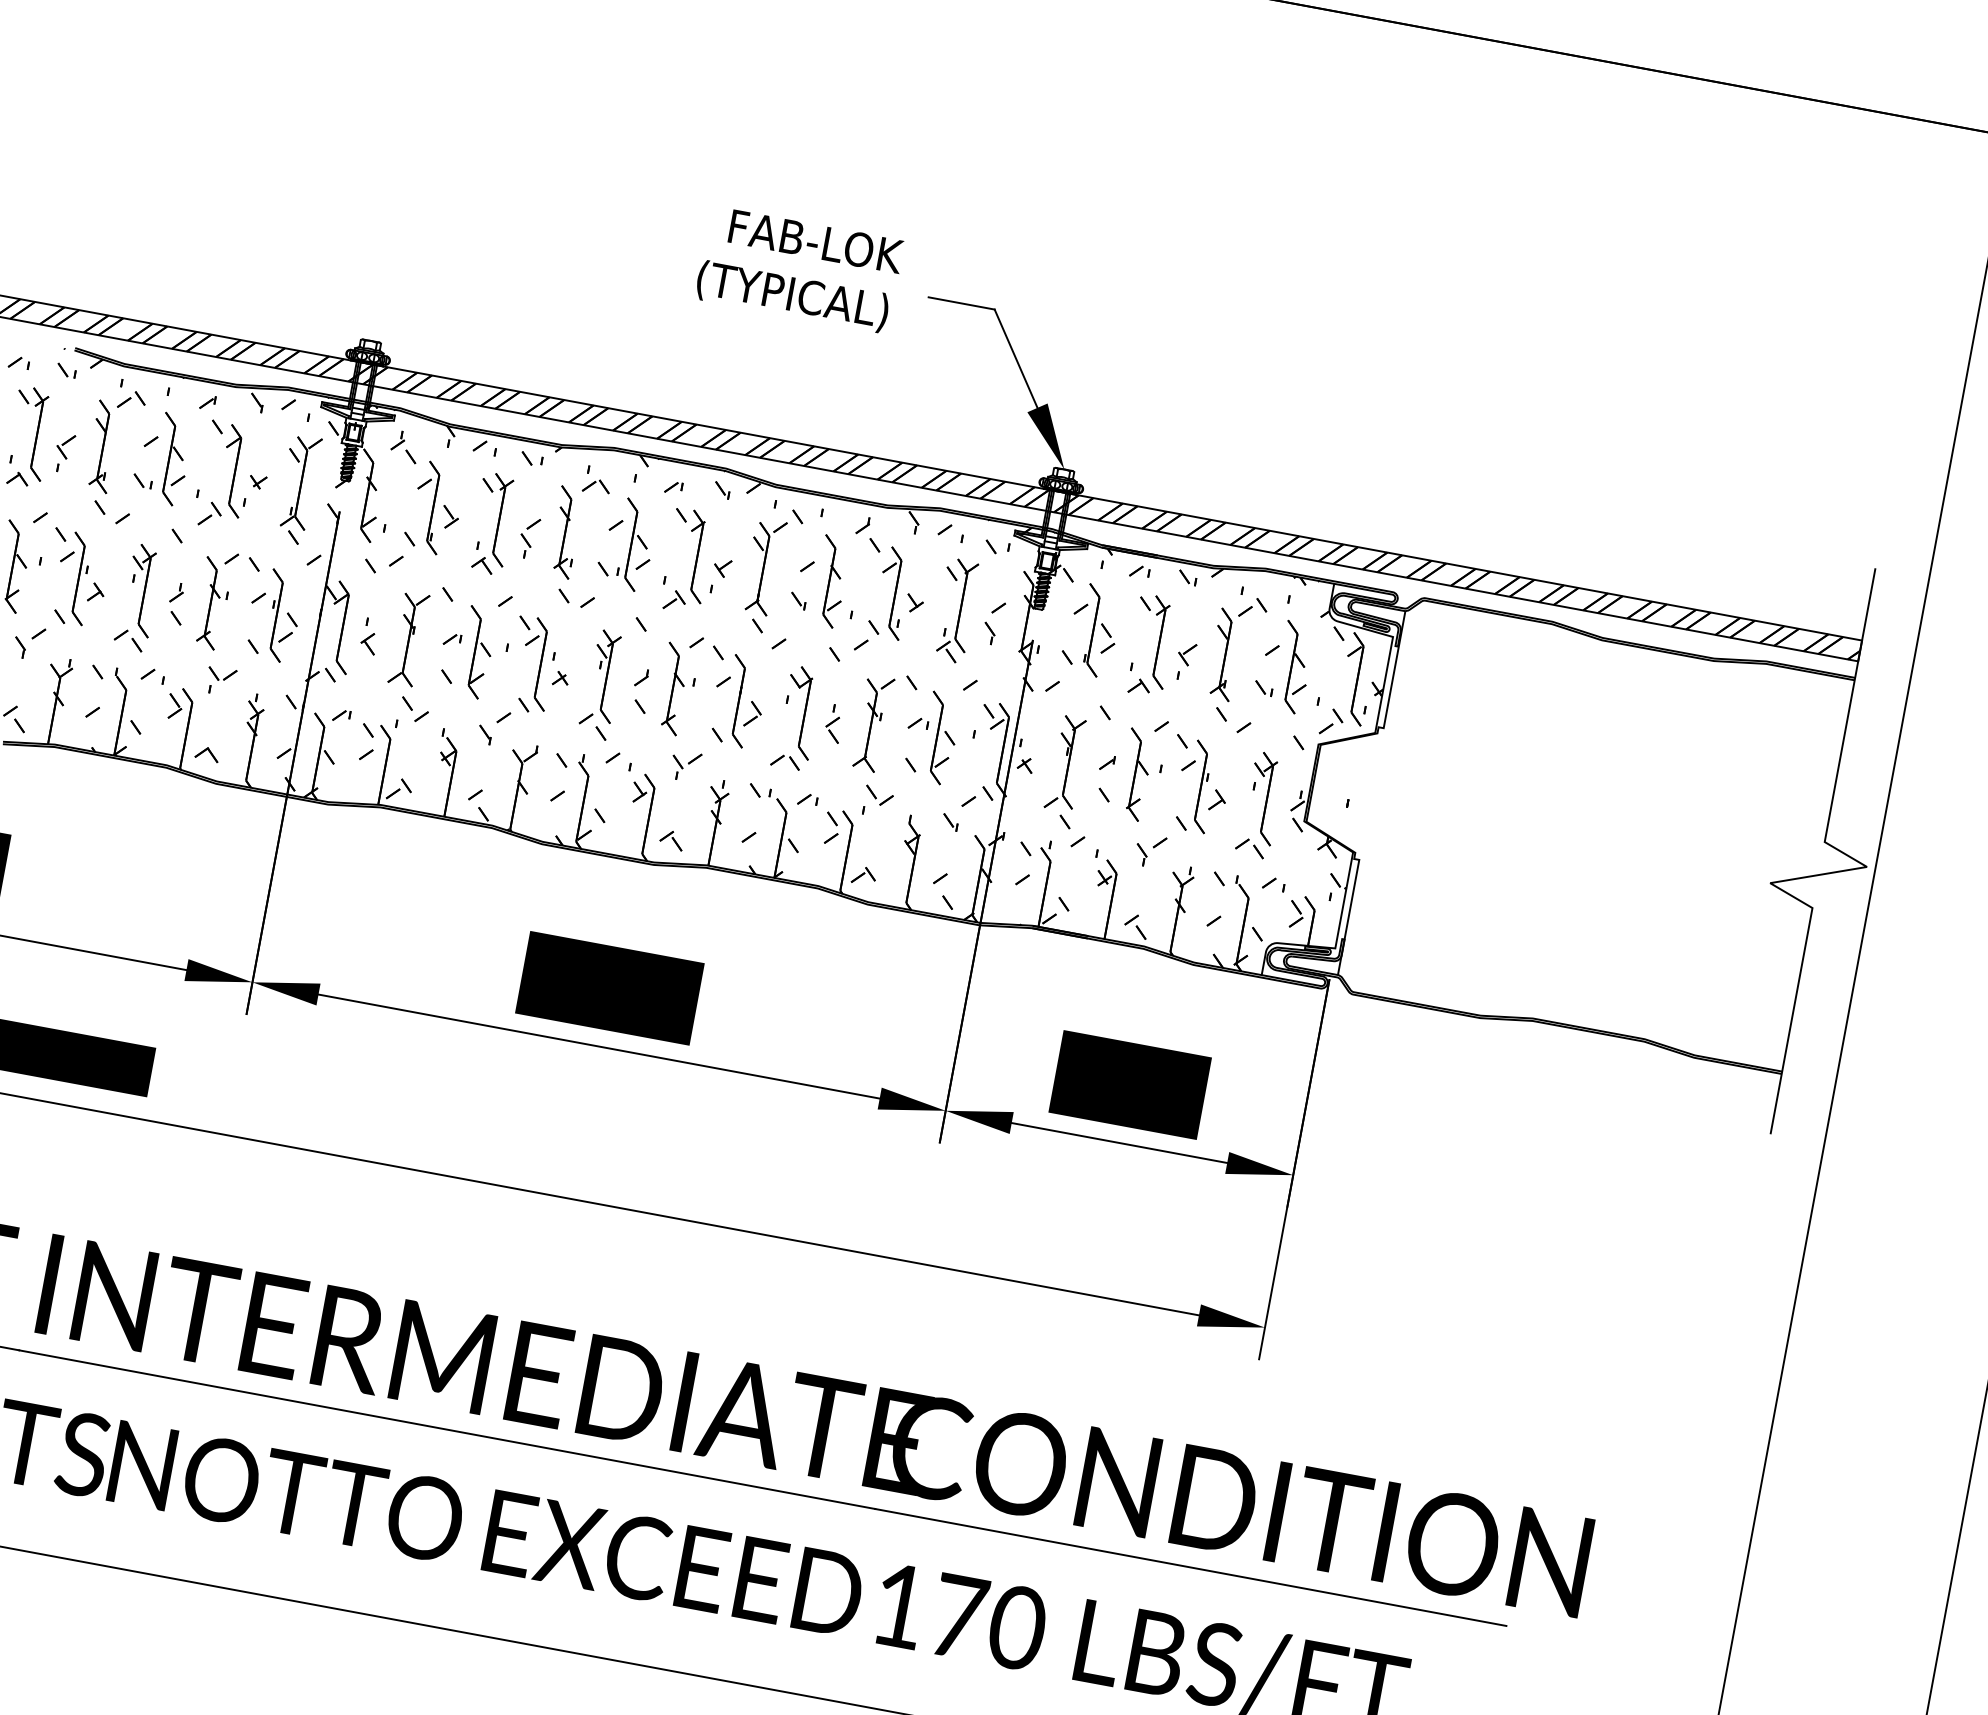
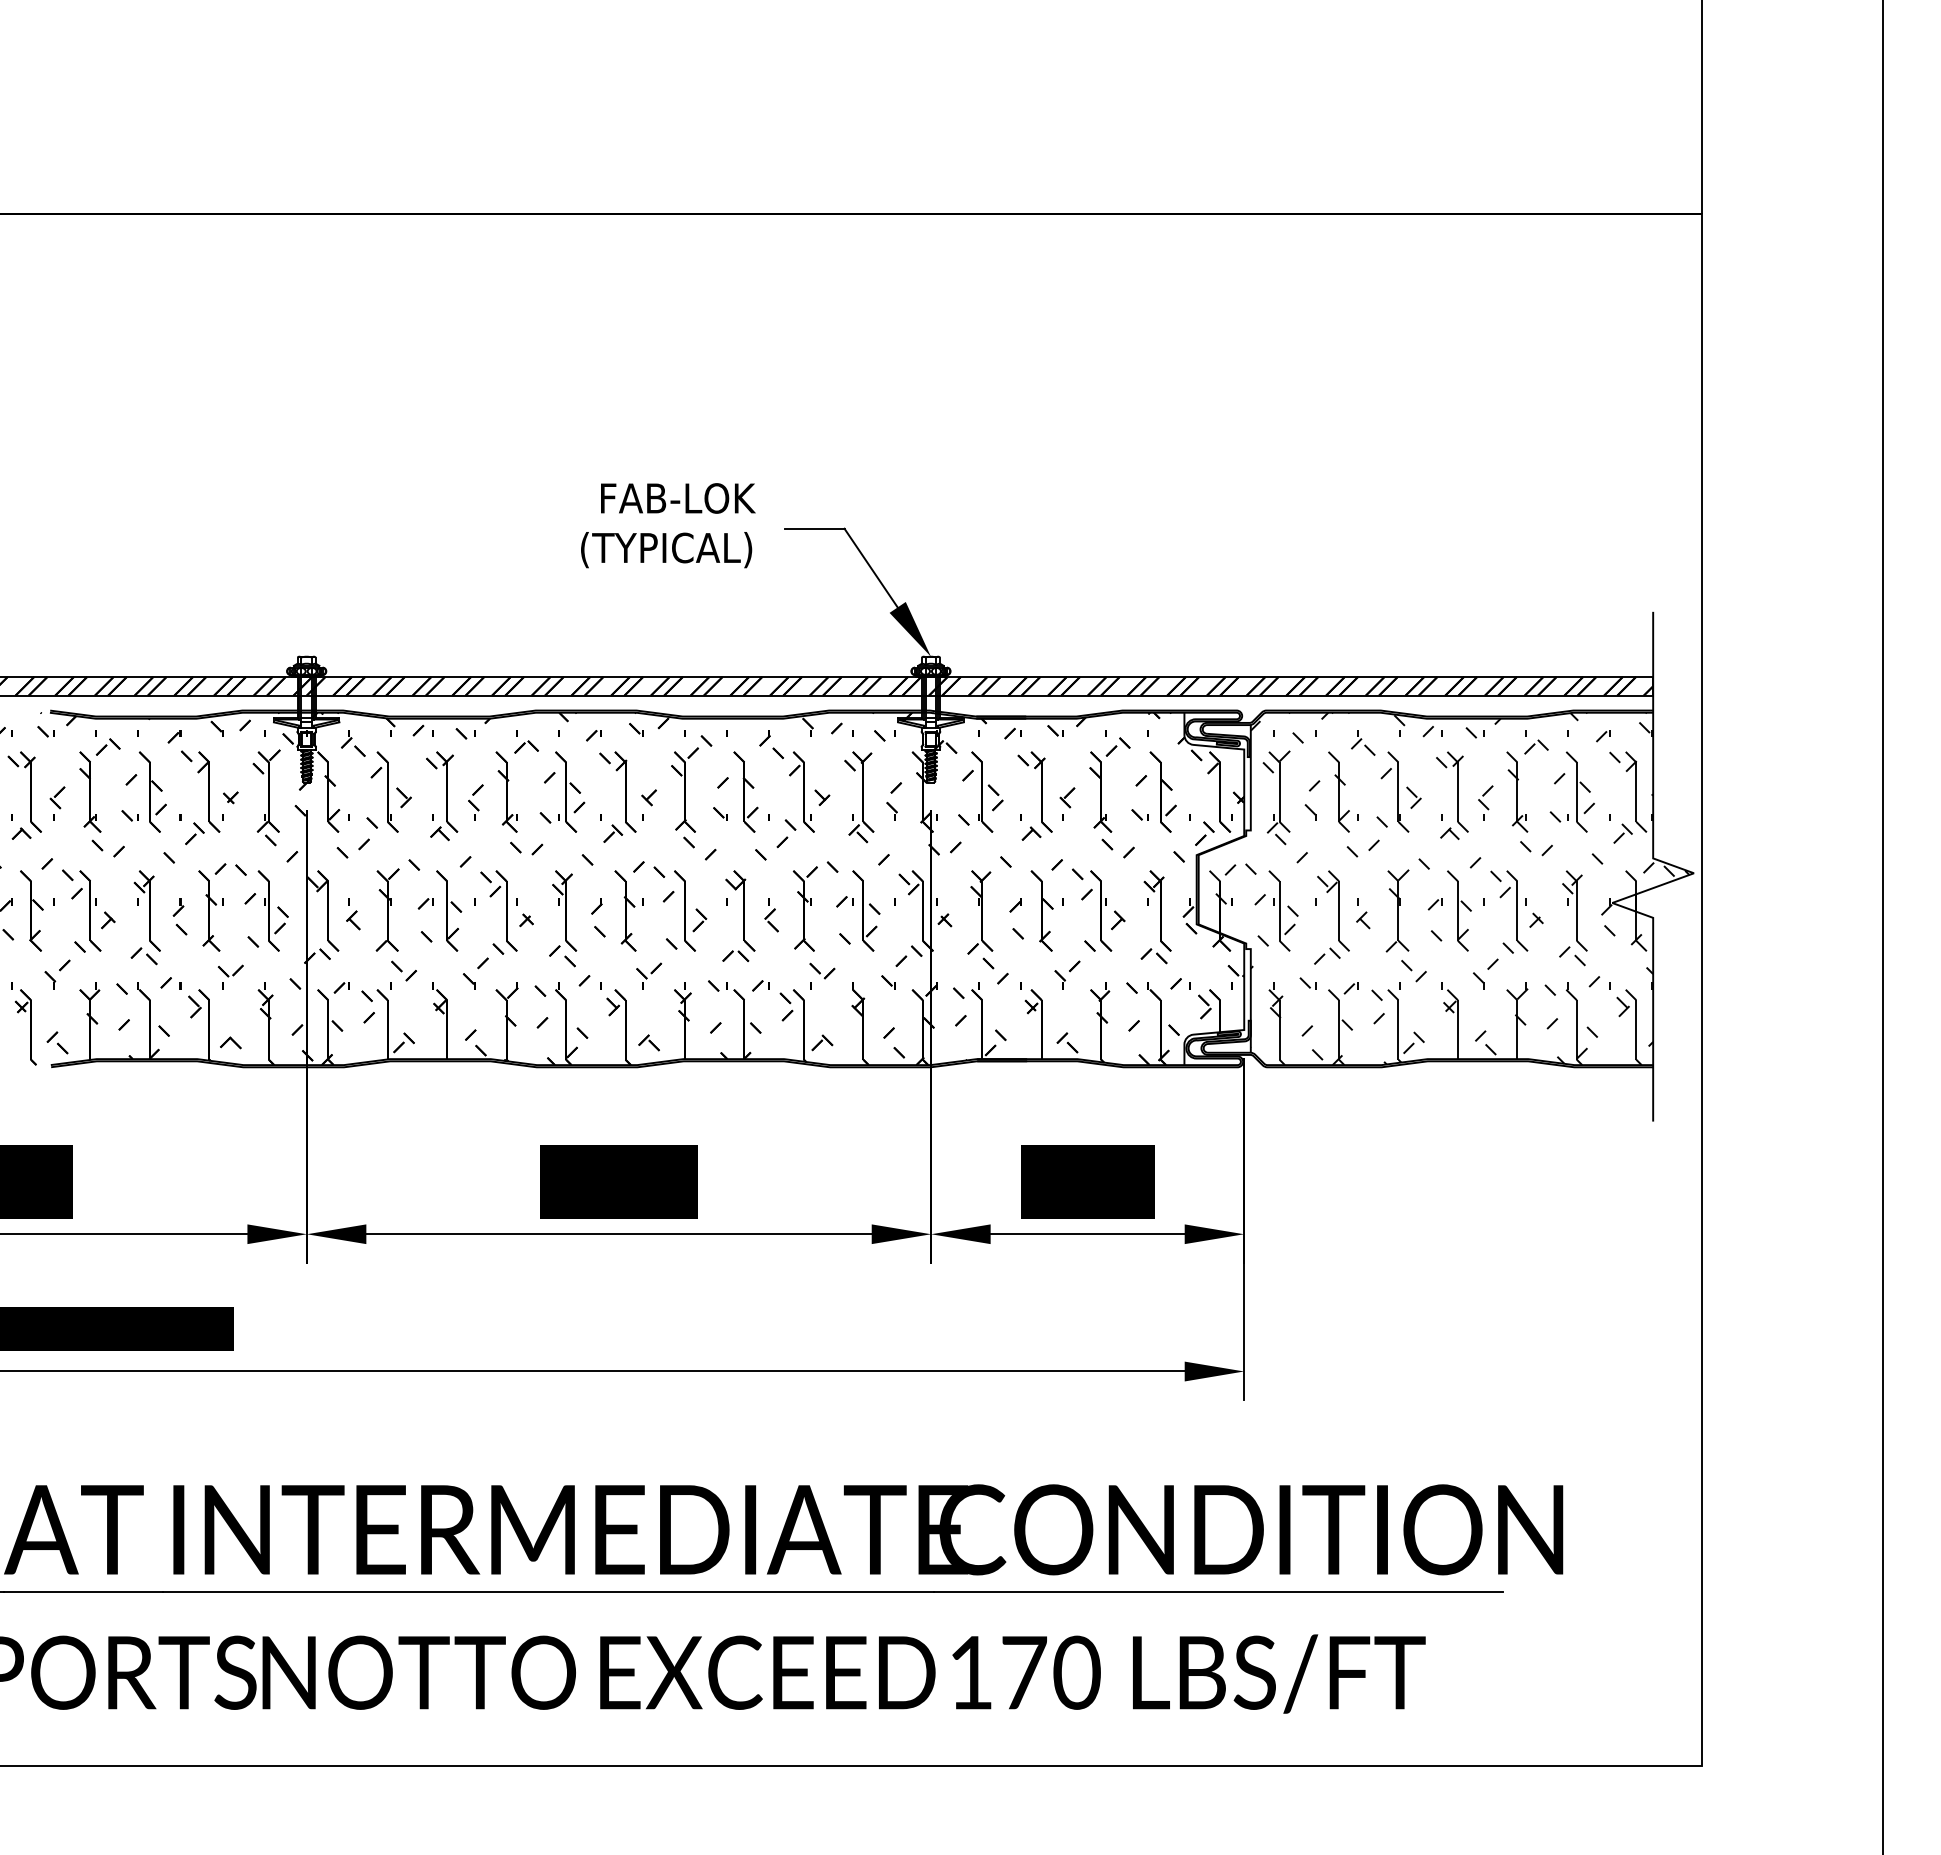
hatch: (1592, 833) -> (1449, 888), added

